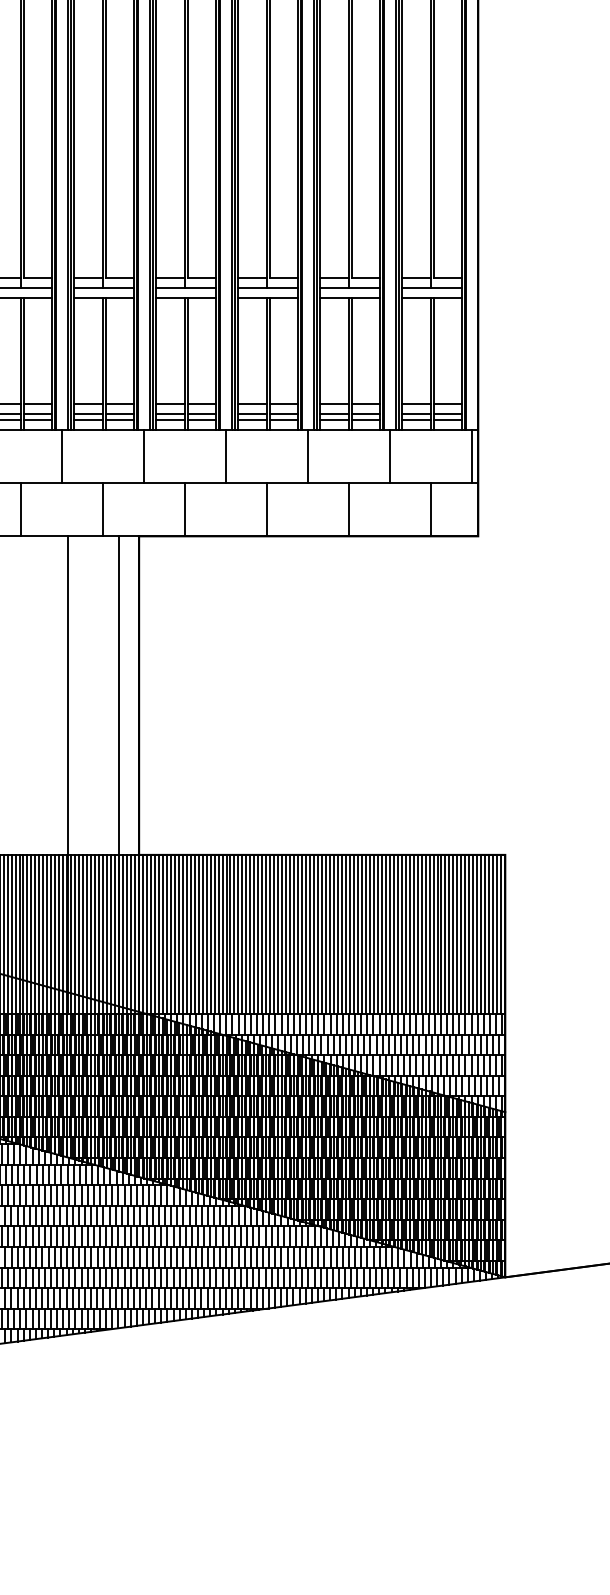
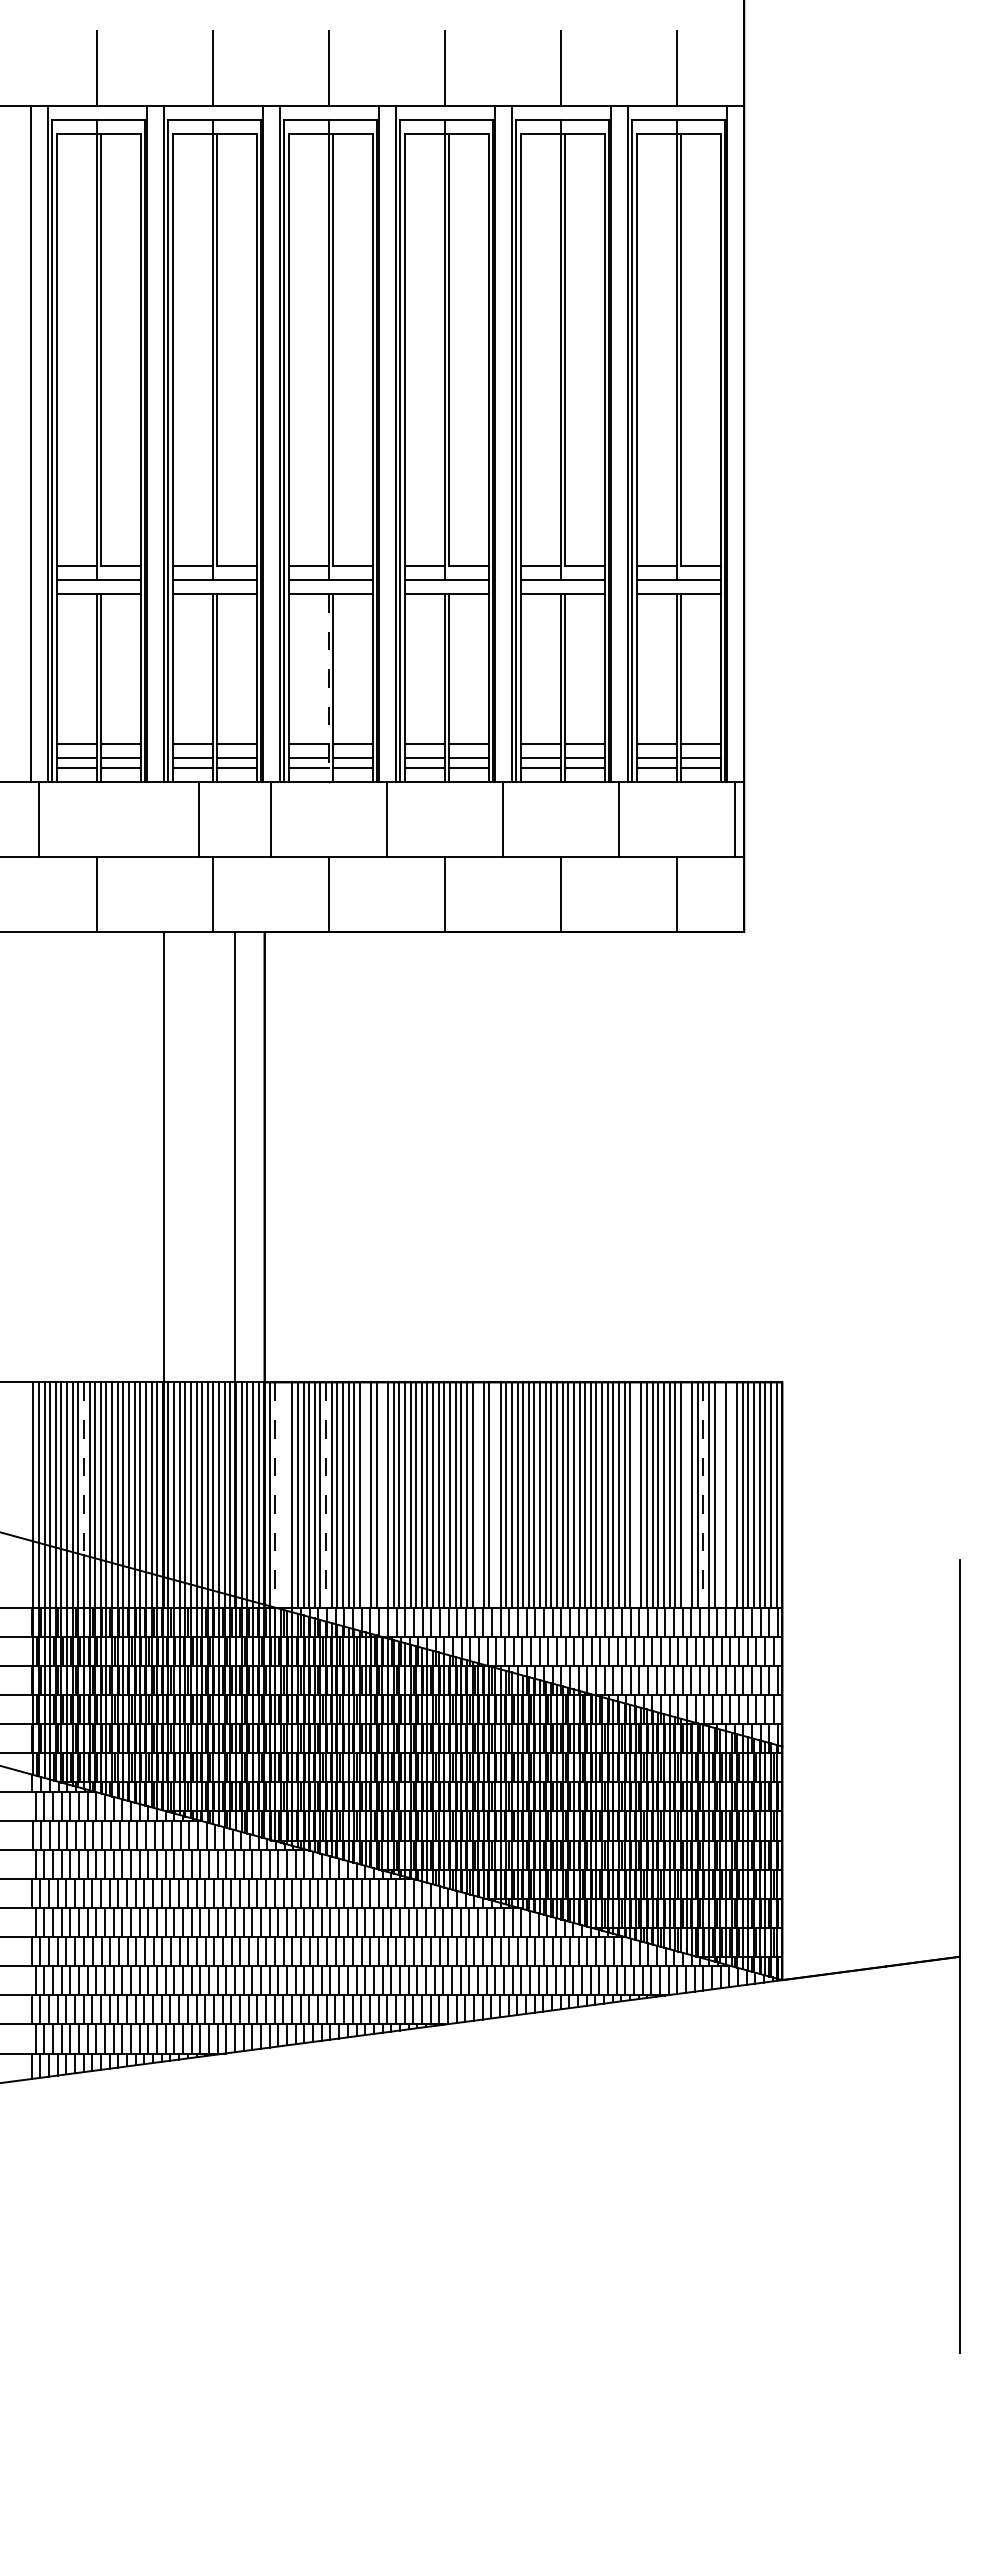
line: (184, 363) -> (328, 687), solid -> dashed
line: (62, 456) -> (199, 818), moved
line: (11, 916) -> (83, 1469), solid -> dashed
line: (146, 934) -> (275, 1495), solid -> dashed
line: (151, 934) -> (281, 1494), removed
line: (154, 934) -> (286, 1494), removed
line: (183, 934) -> (326, 1495), solid -> dashed
line: (210, 934) -> (365, 1494), removed
line: (222, 934) -> (382, 1494), removed
line: (290, 934) -> (478, 1494), removed
line: (302, 934) -> (495, 1494), removed
line: (401, 934) -> (635, 1494), removed
line: (437, 934) -> (686, 1494), removed
line: (449, 934) -> (703, 1495), solid -> dashed
line: (461, 934) -> (720, 1494), removed
line: (469, 934) -> (731, 1494), removed

